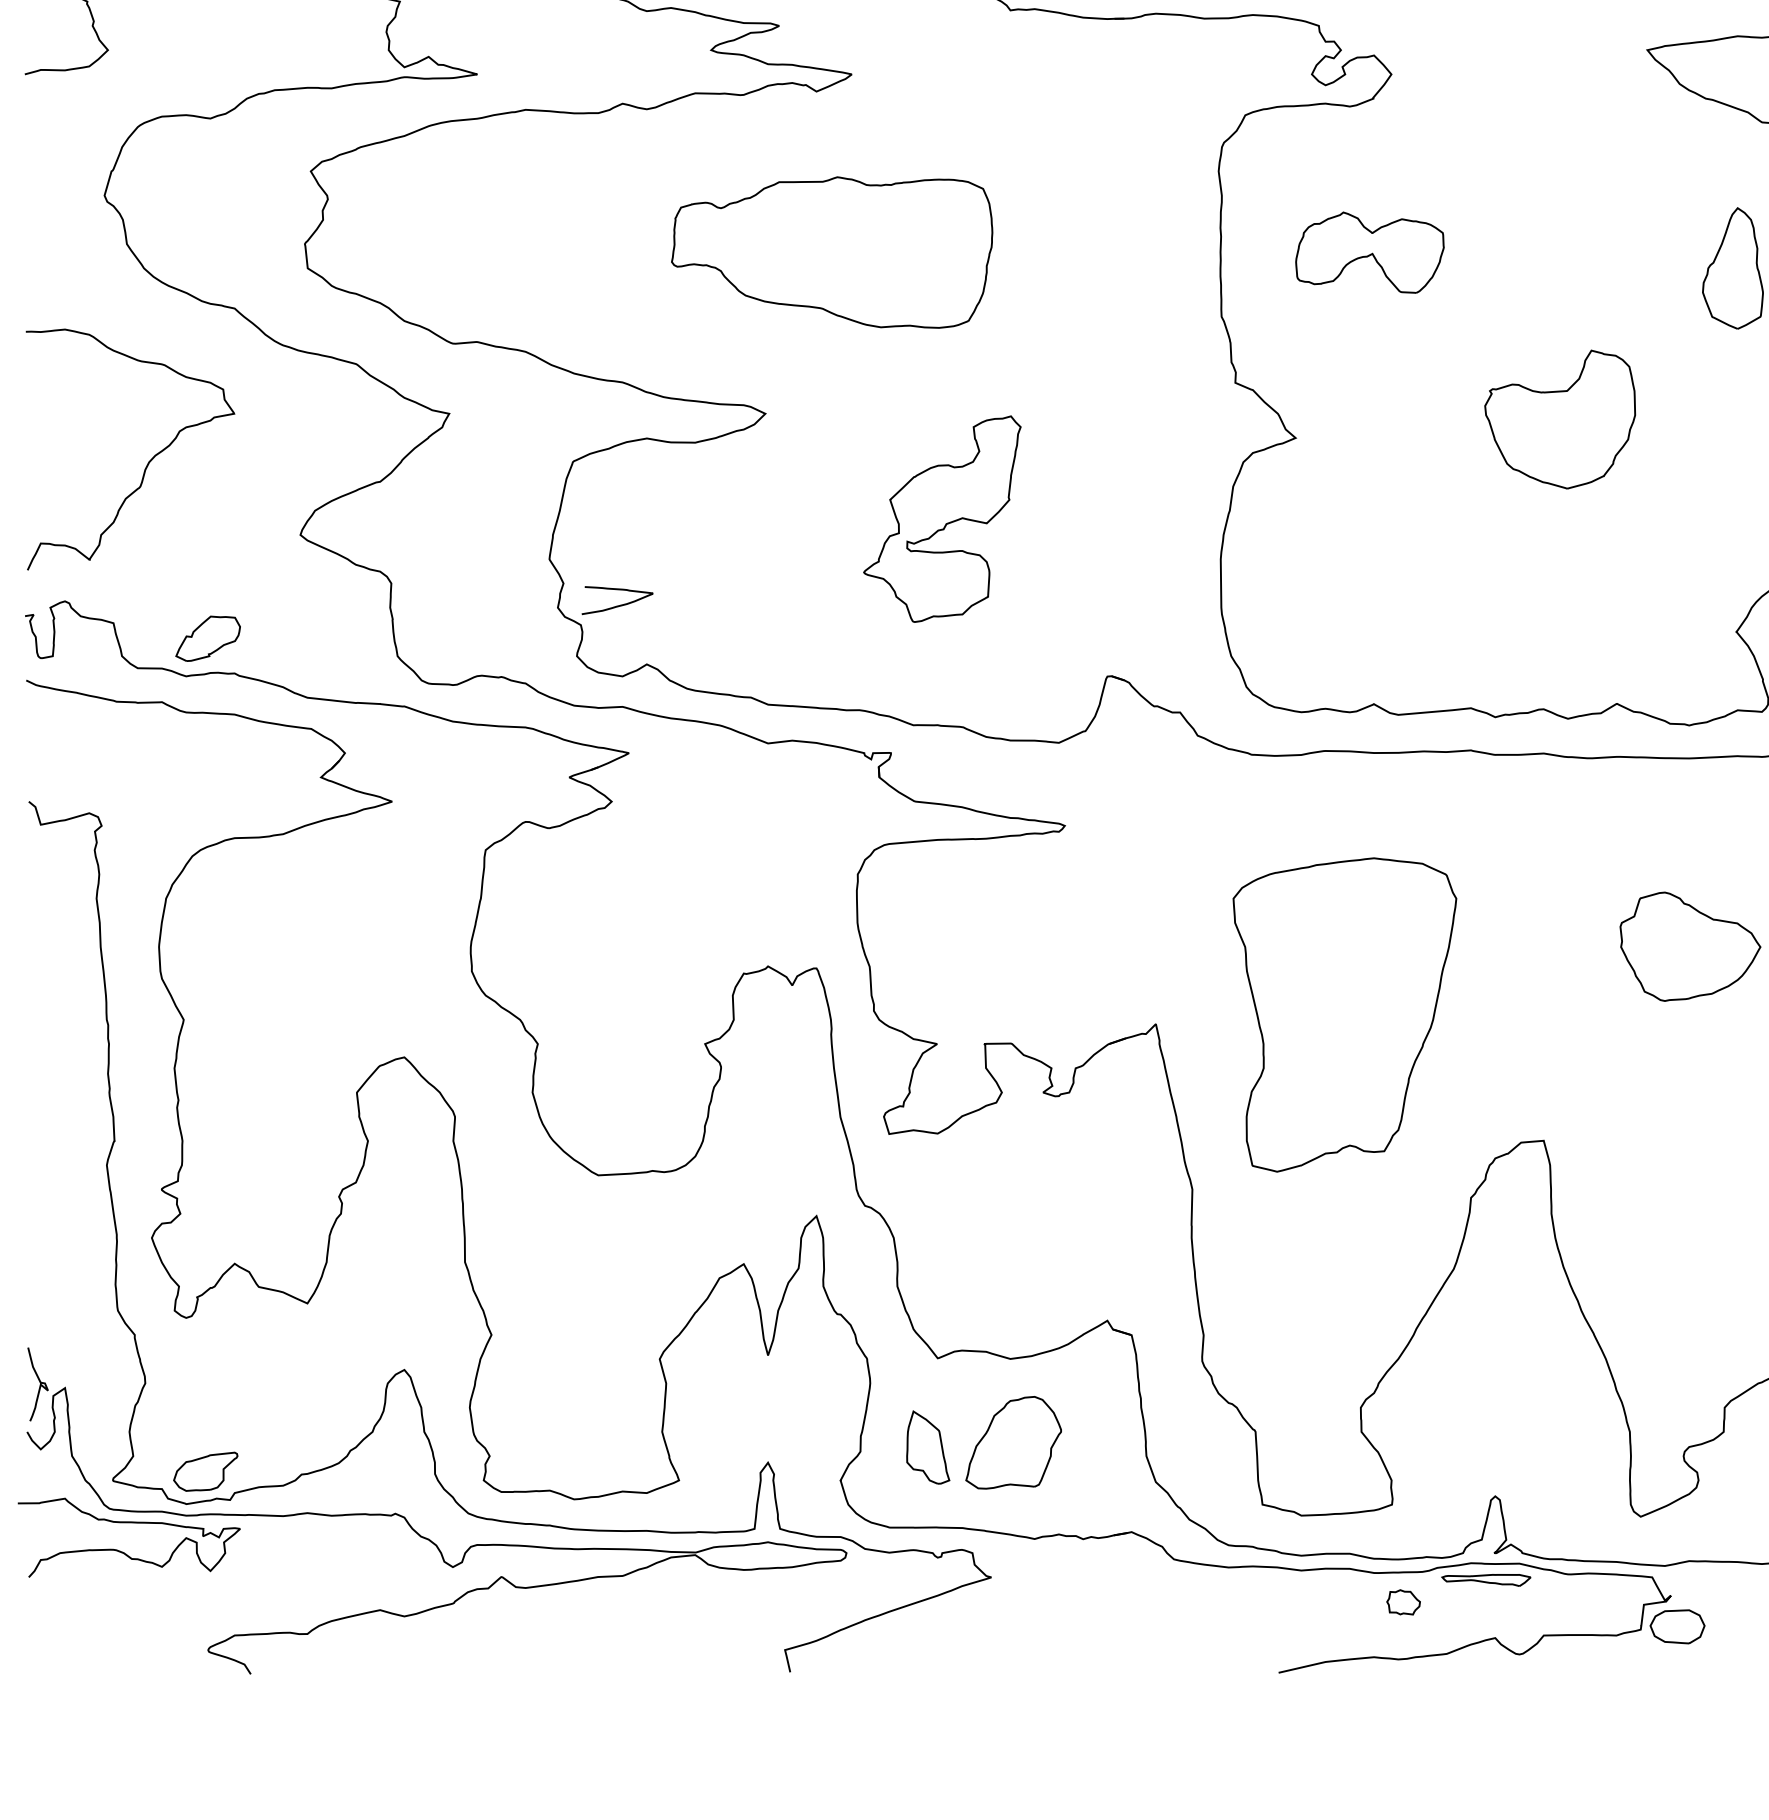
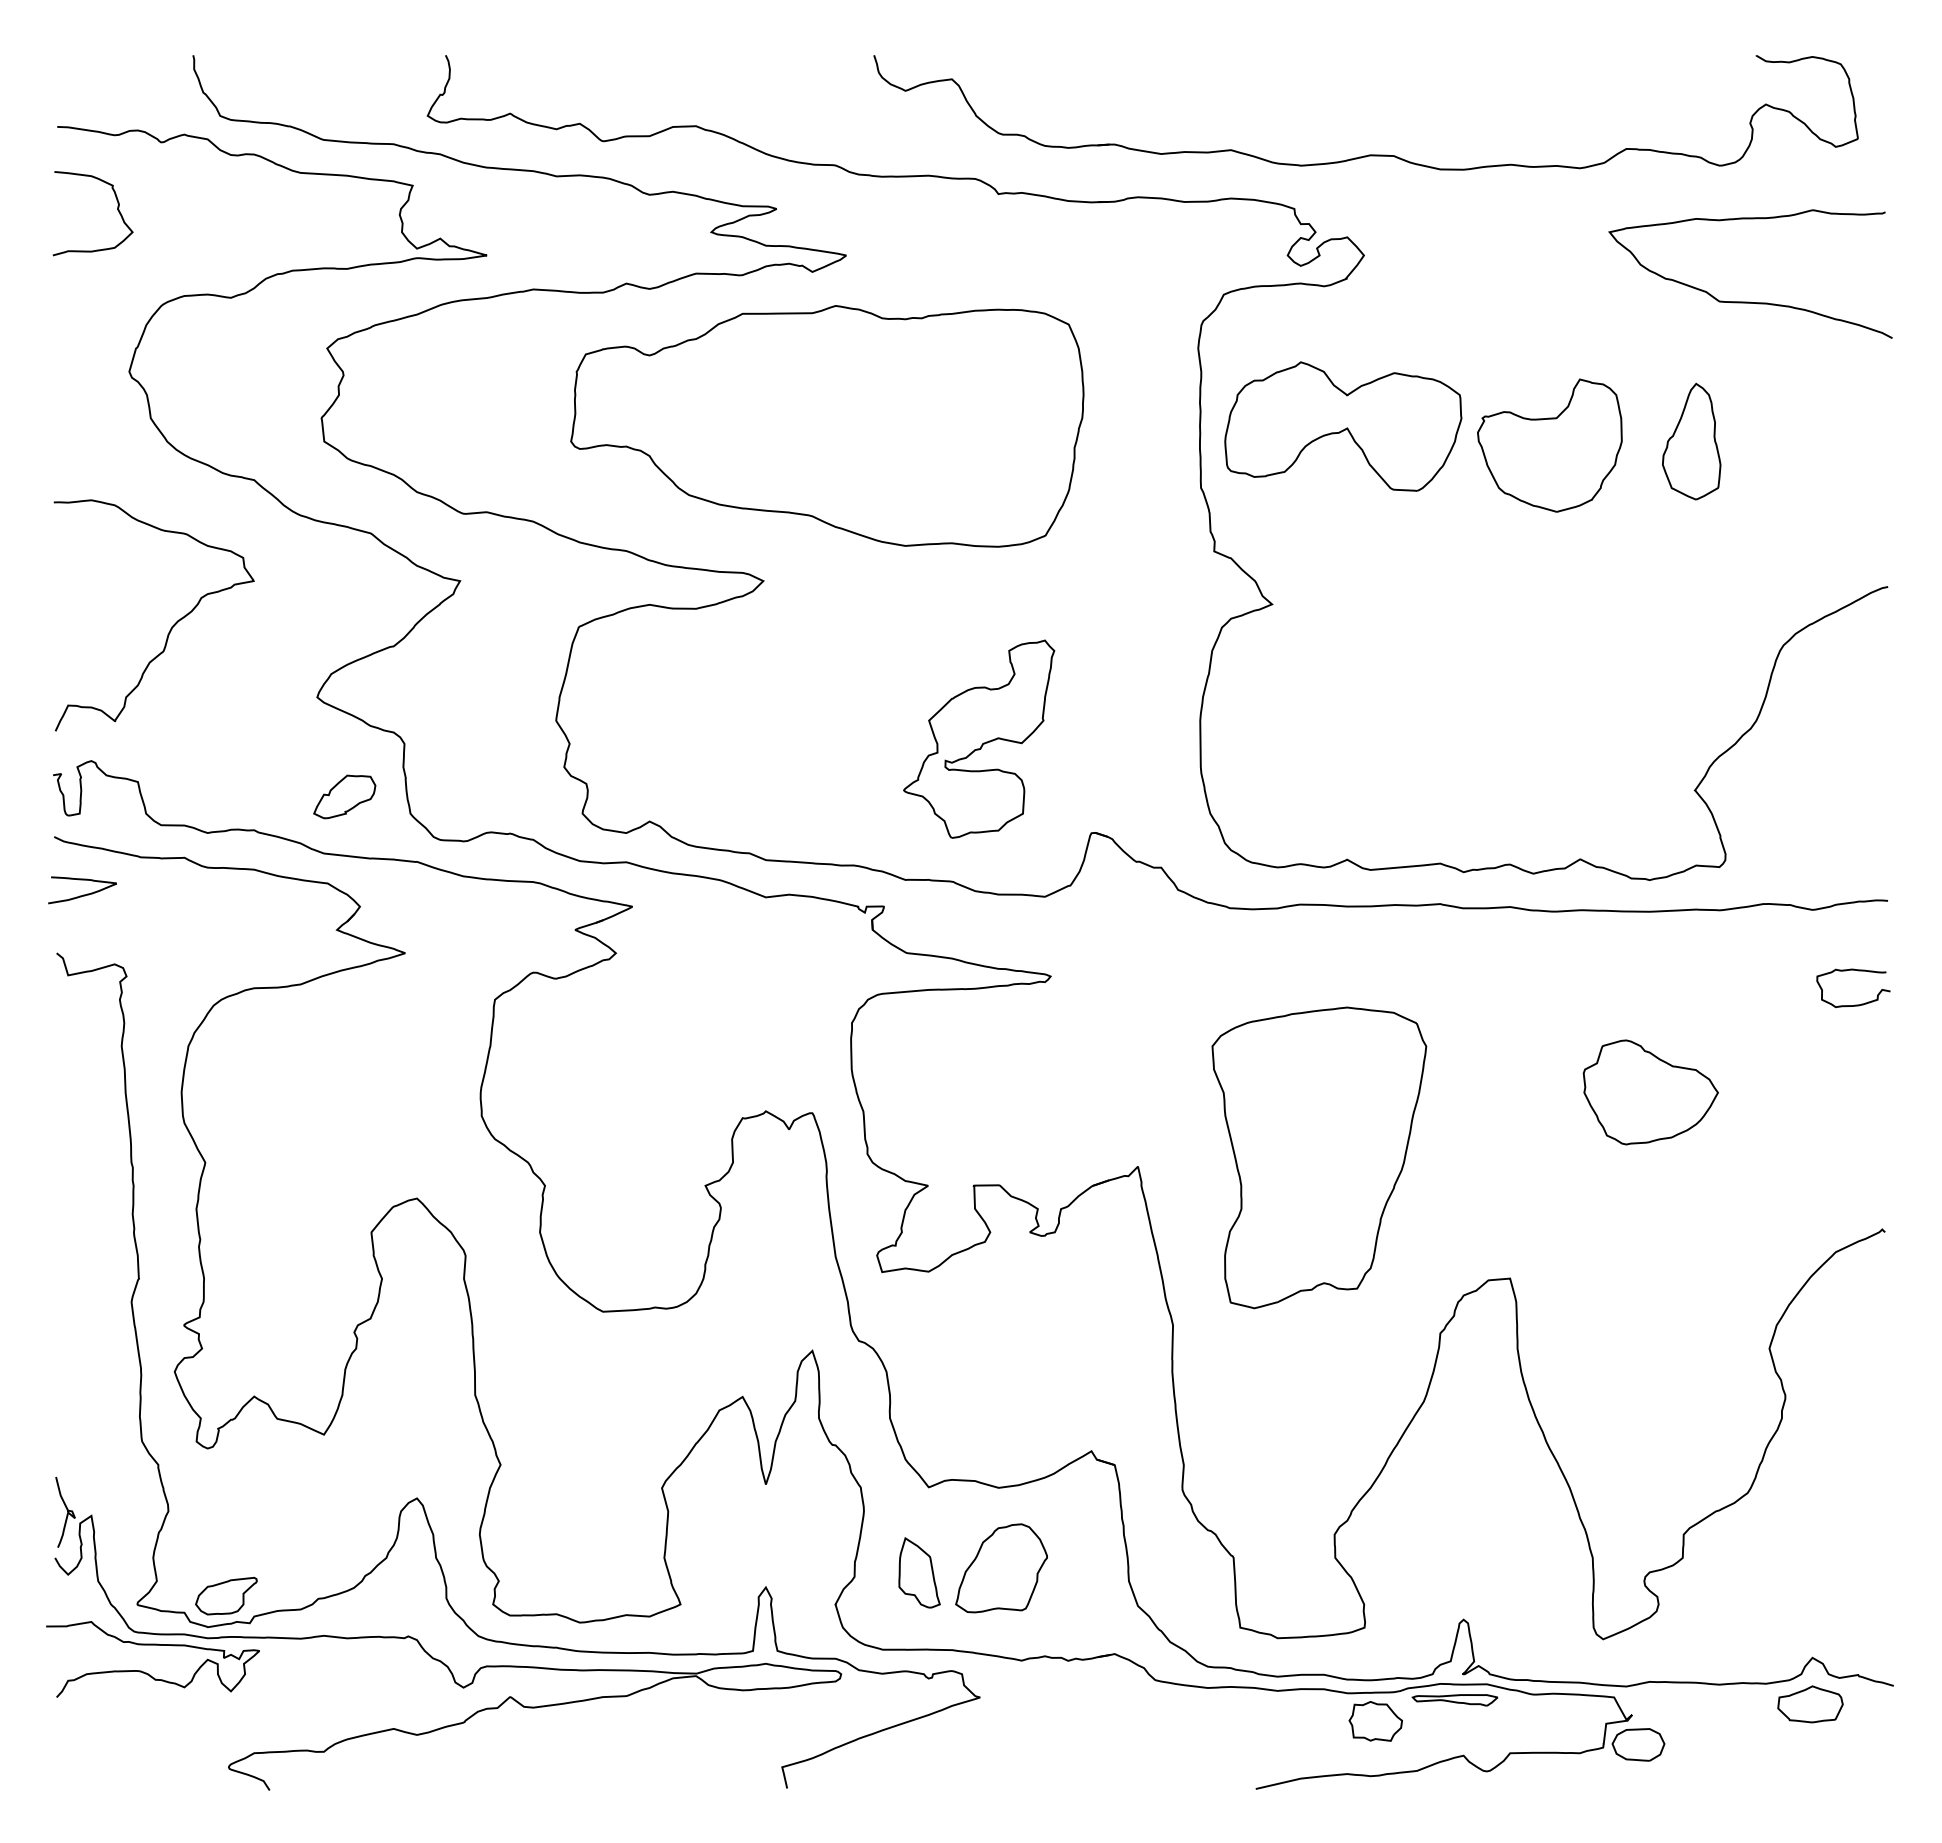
part: (832, 252) -> (827, 426), size x1.67
part: (1370, 252) -> (1343, 426), size x1.67
part: (1559, 419) -> (1549, 445), moved
part: (942, 518) -> (979, 738), moved
curve: (618, 604) -> (83, 894), moved
part: (207, 638) -> (344, 796), moved
part: (1403, 1602) -> (1375, 1721), size x1.67

